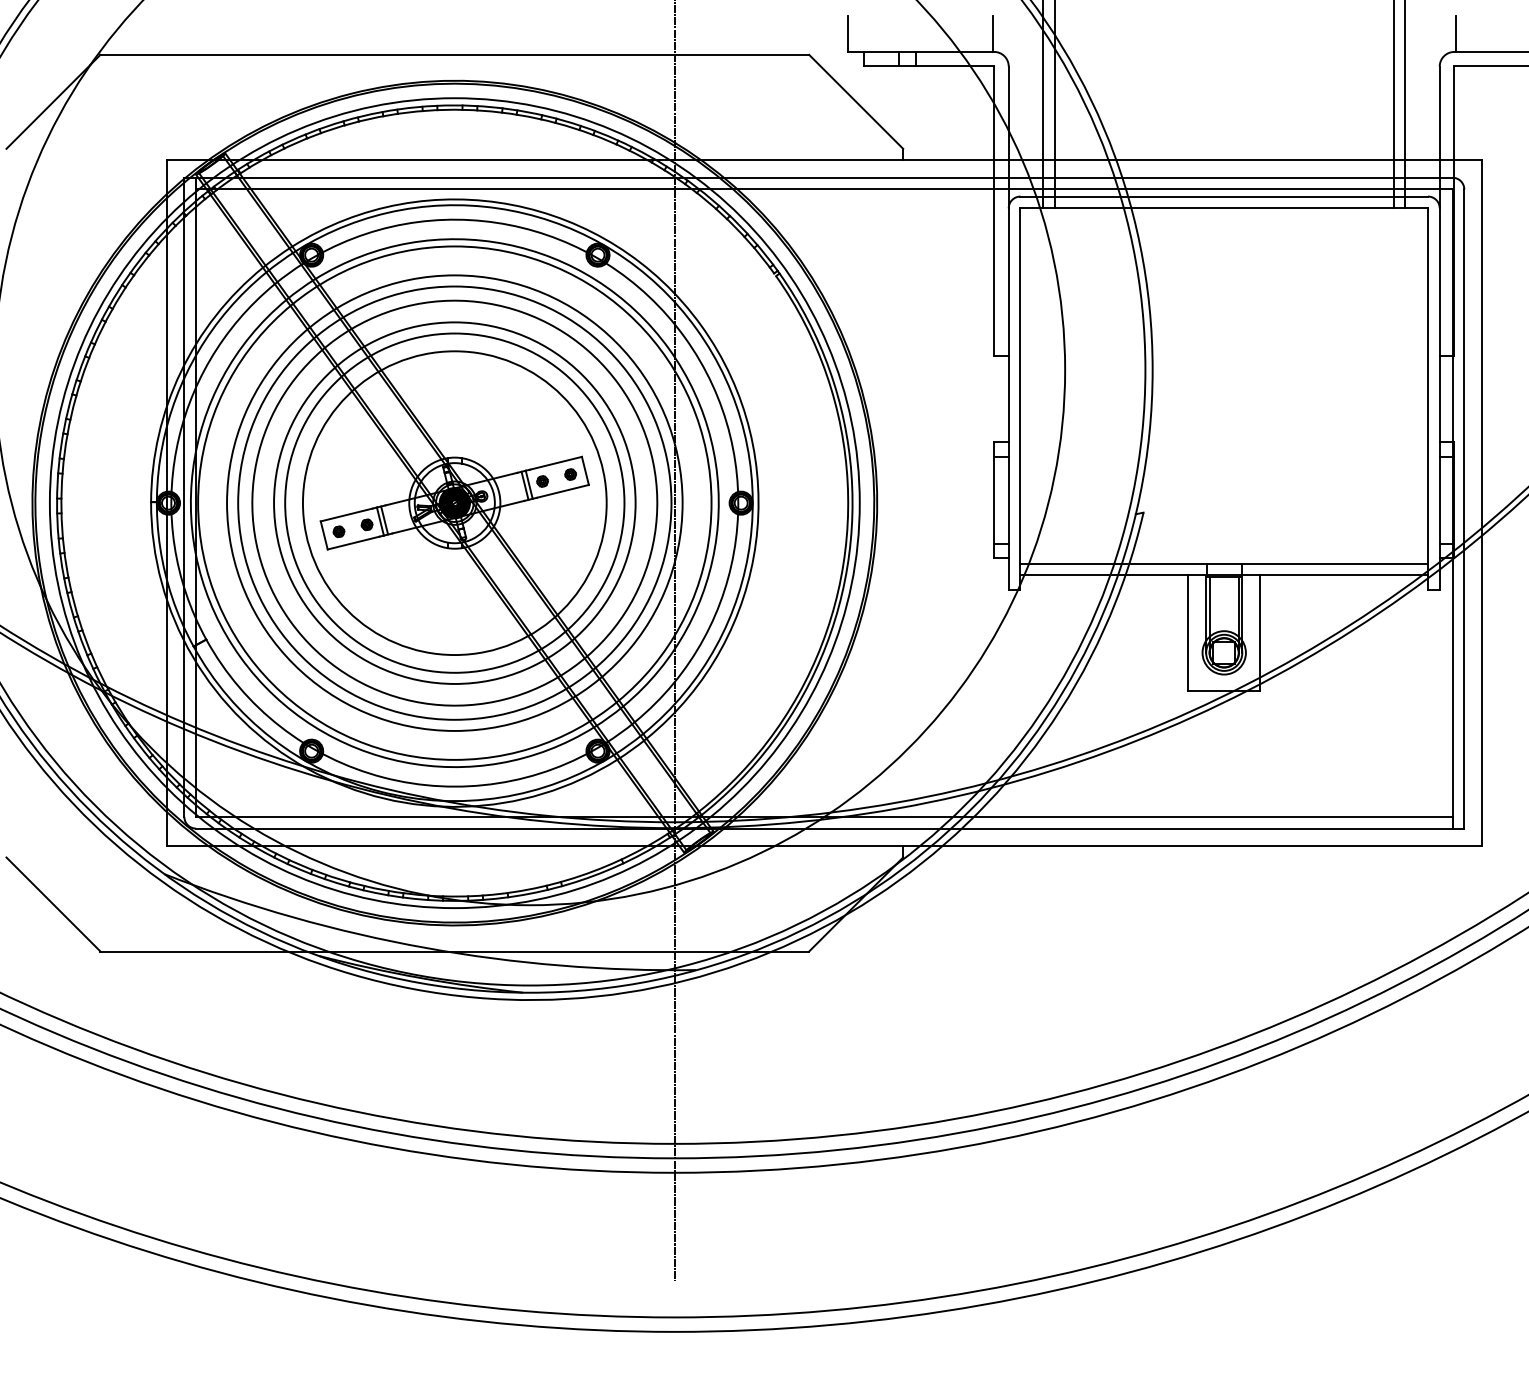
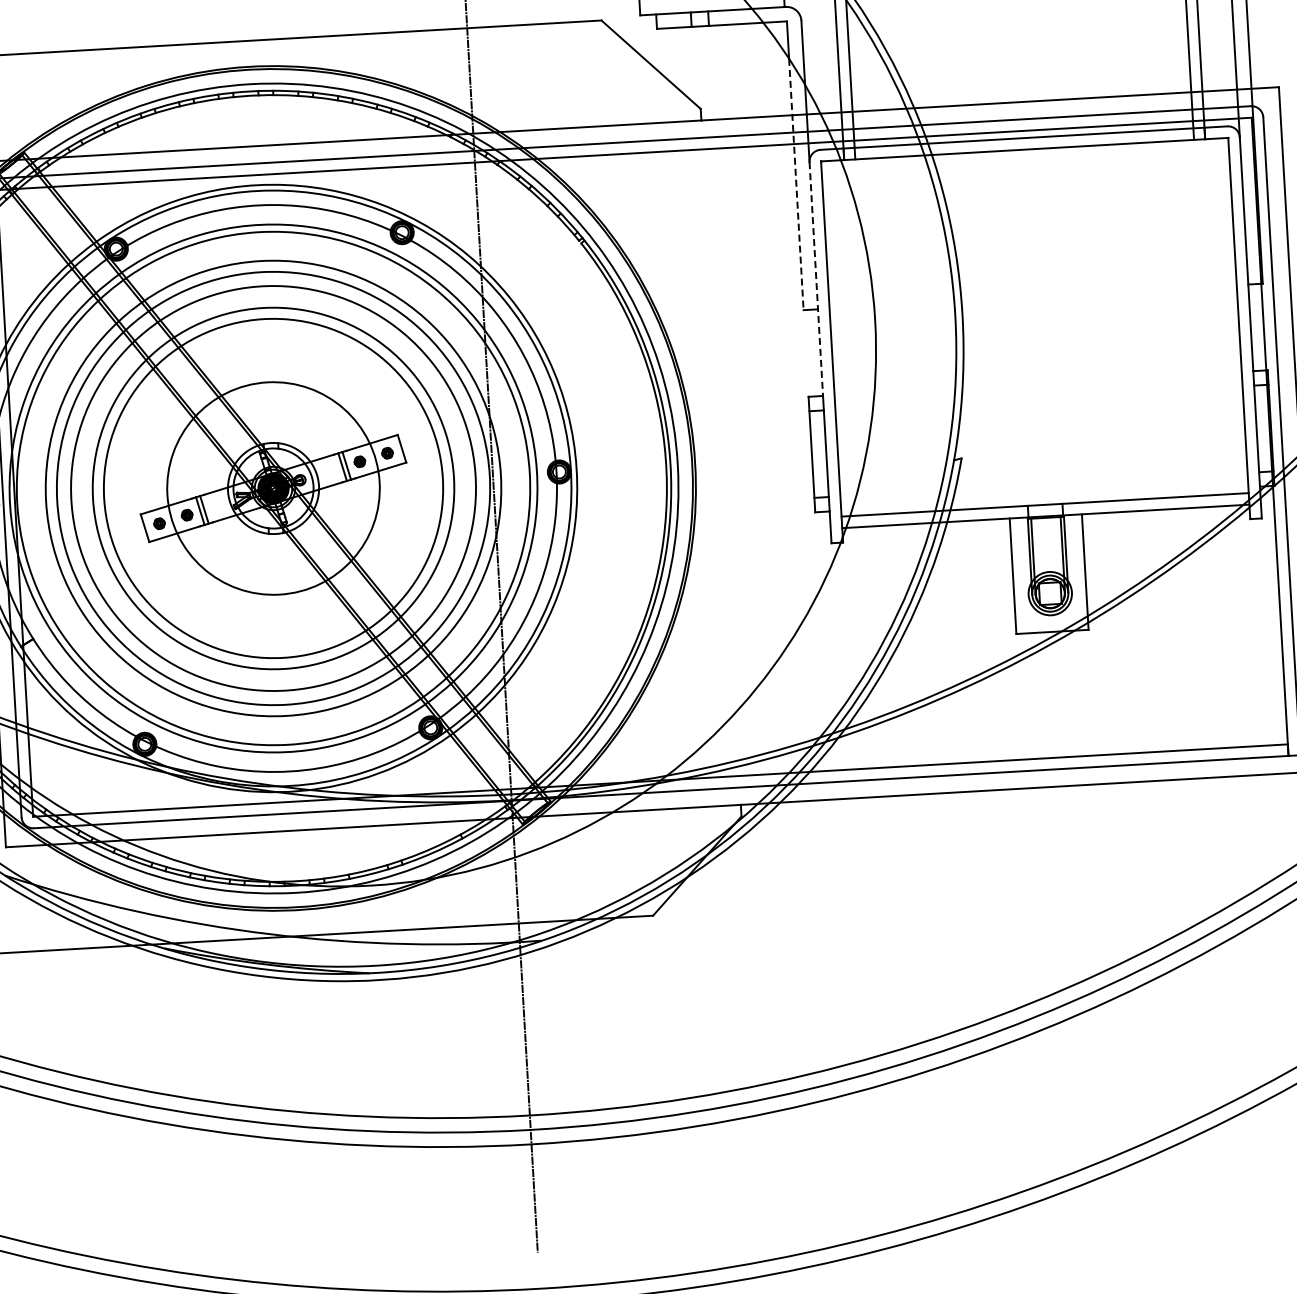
line: (994, 229) -> (796, 184), solid -> dashed
line: (1008, 325) -> (816, 279), solid -> dashed
circle: (454, 503) -> (273, 488), size x0.7

